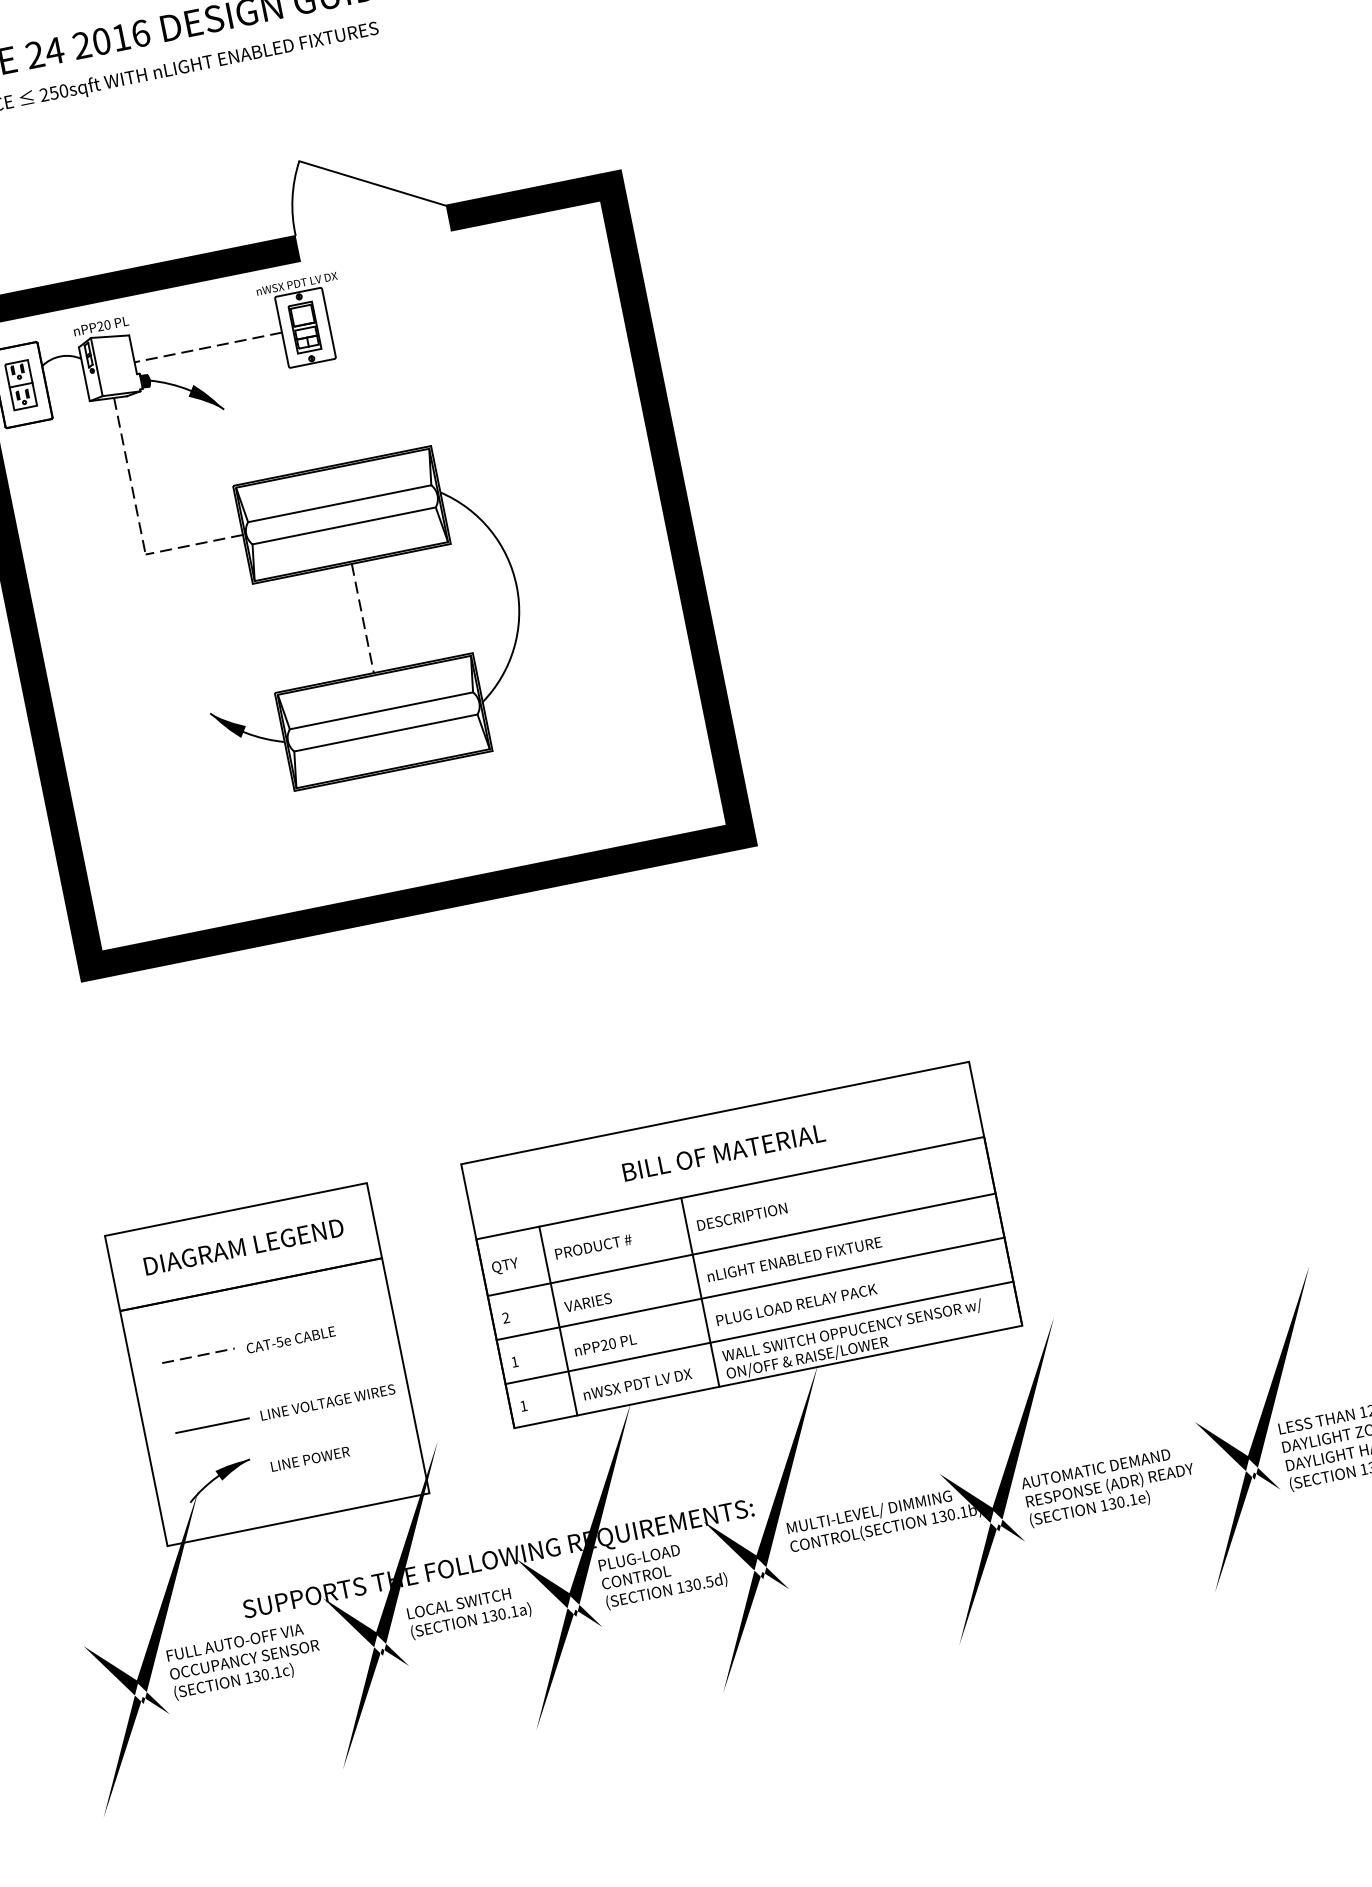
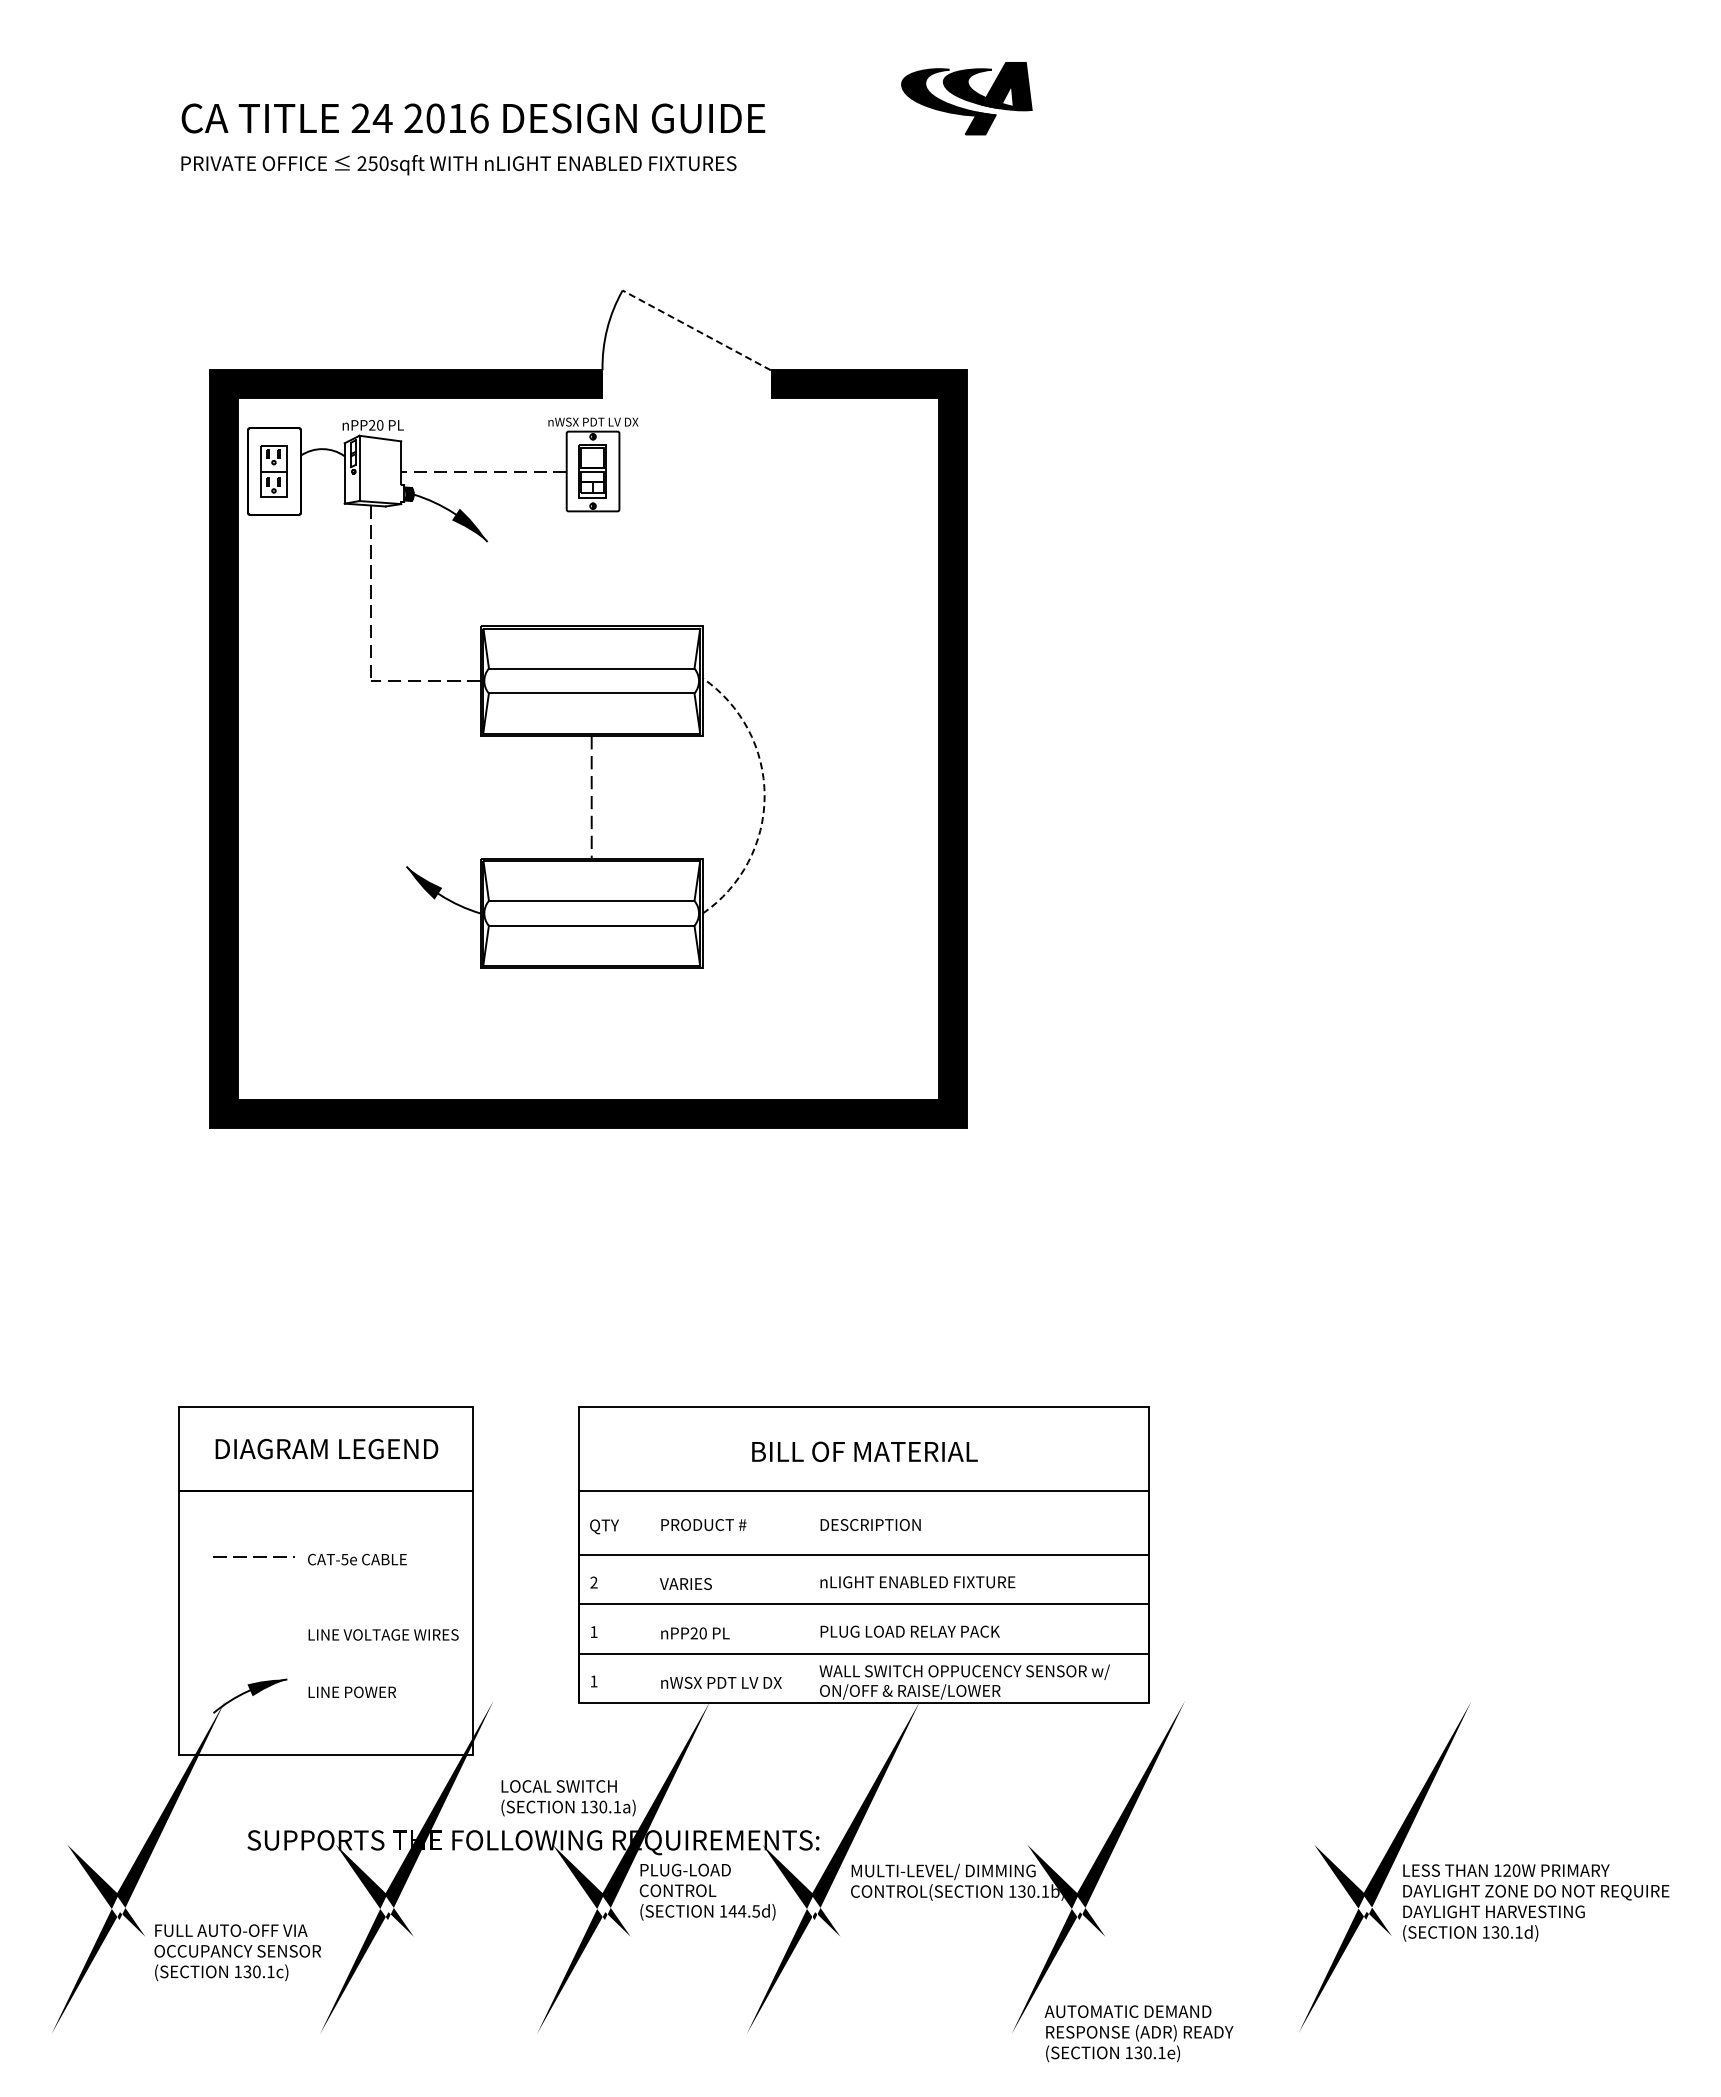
line: (372, 183) -> (696, 330), solid -> dashed
arc: (516, 585) -> (764, 795), solid -> dashed
line: (700, 1292) -> (809, 1597), removed
line: (558, 1321) -> (649, 1597), removed
line: (211, 1425) -> (253, 1634), removed
text: (1109, 1486) -> (1138, 2033), moved
text: (692, 1585) -> (737, 1911), 130.5d) -> 144.5d)
text: (469, 1612) -> (568, 1798), moved
text: (244, 1660) -> (237, 1952), moved

